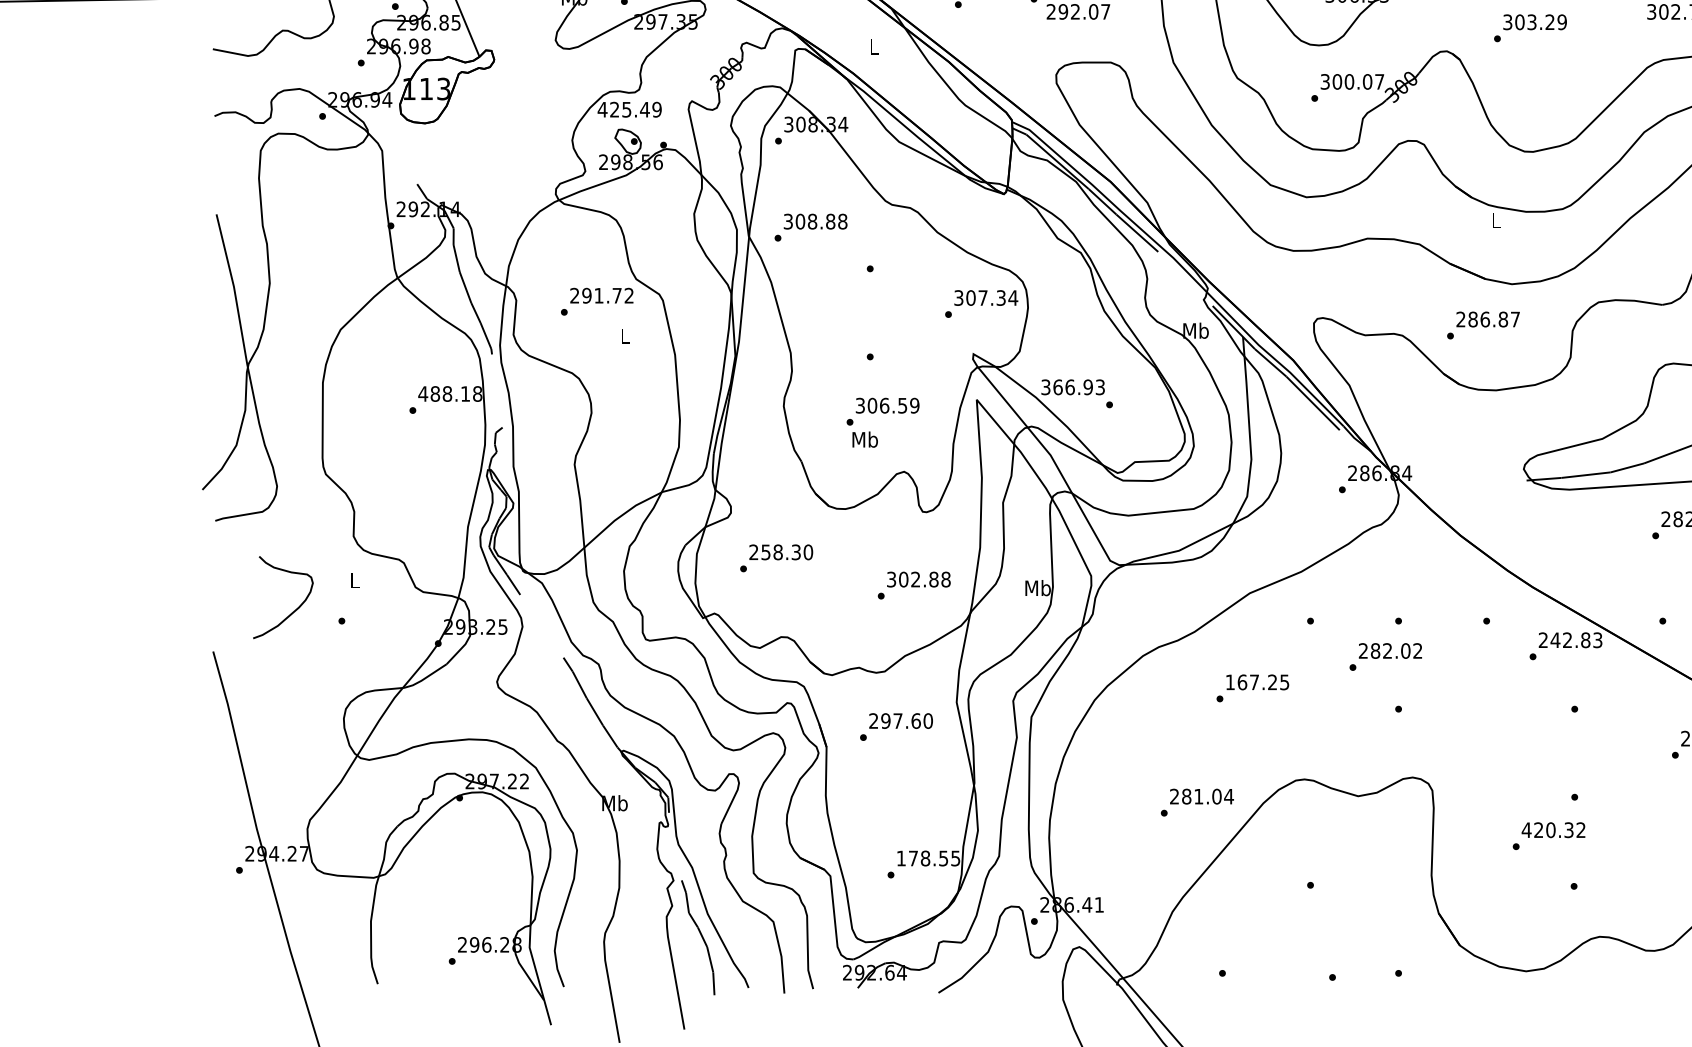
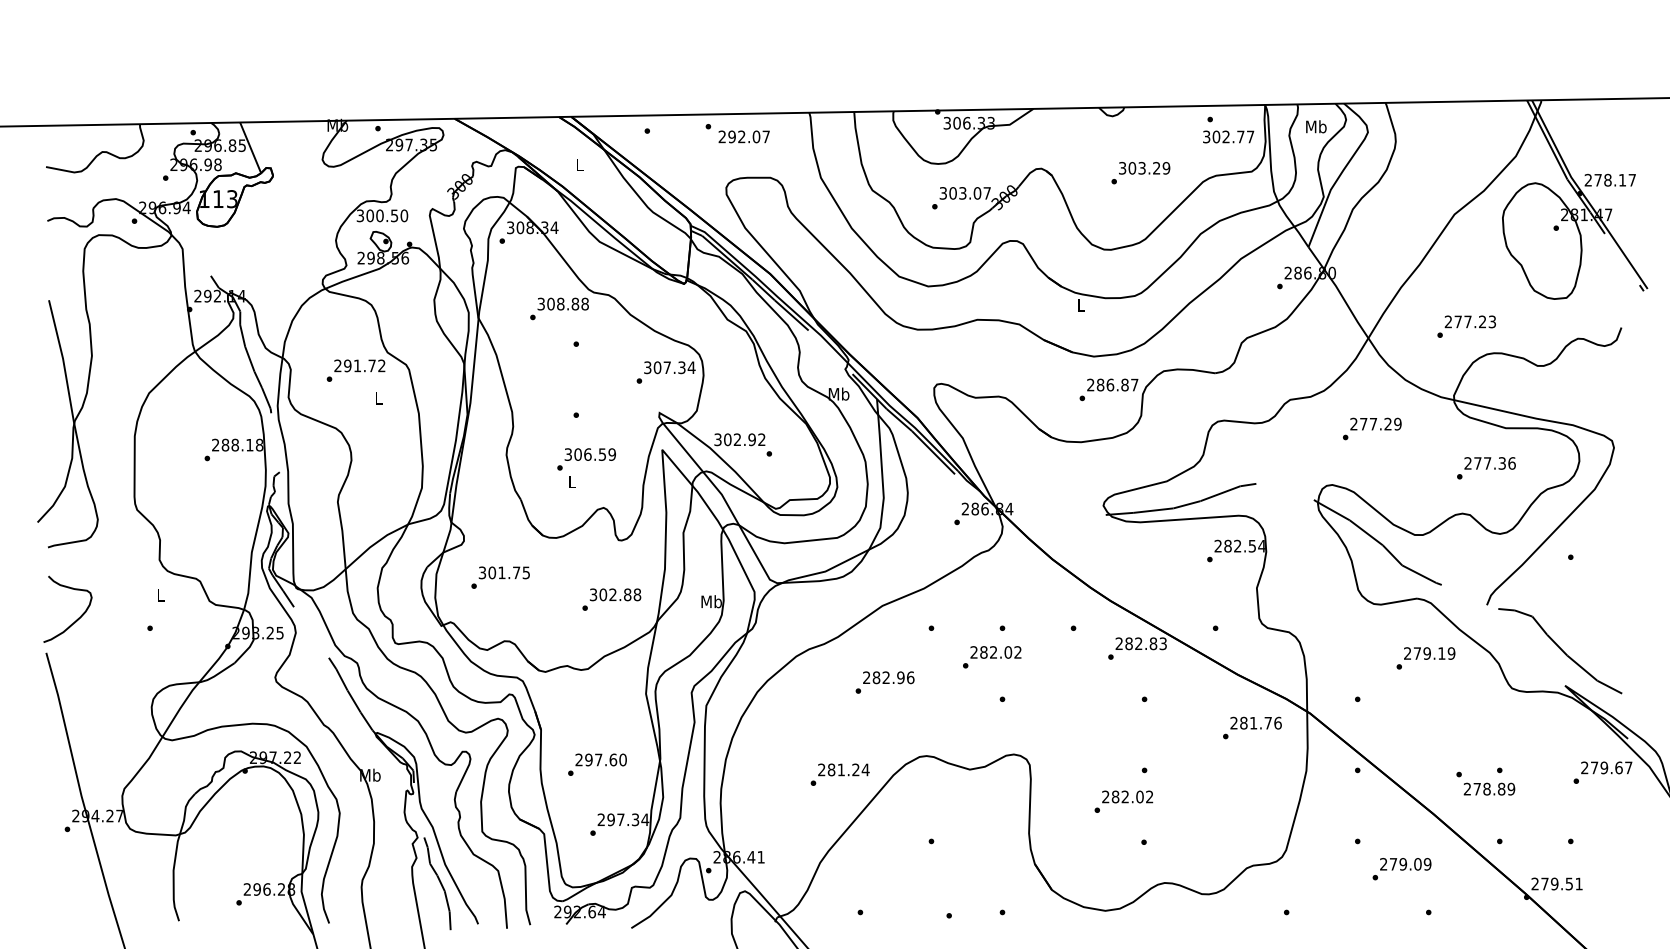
text: (1530, 28) -> (1140, 173), moved
text: (1349, 82) -> (962, 193), 300.07 -> 303.07
text: (628, 109) -> (381, 215), 425.49 -> 300.50
text: (810, 227) -> (559, 308), moved
text: (1482, 325) -> (1108, 389), moved
text: (1078, 387) -> (744, 439), 366.93 -> 302.92
text: (422, 393) -> (215, 444), 488.18 -> 288.18
text: (865, 439) -> (572, 481), Mb -> L
text: (781, 551) -> (504, 572), 258.30 -> 301.75
curve: (295, 608) -> (77, 618), moved
text: (1556, 639) -> (1129, 643), 242.83 -> 282.83
text: (1257, 682) -> (888, 677), 167.25 -> 282.96
text: (896, 726) -> (597, 764), moved
text: (1216, 796) -> (855, 769), 281.04 -> 281.24
text: (1547, 829) -> (1122, 796), 420.32 -> 282.02
text: (928, 858) -> (623, 819), 178.55 -> 297.34

